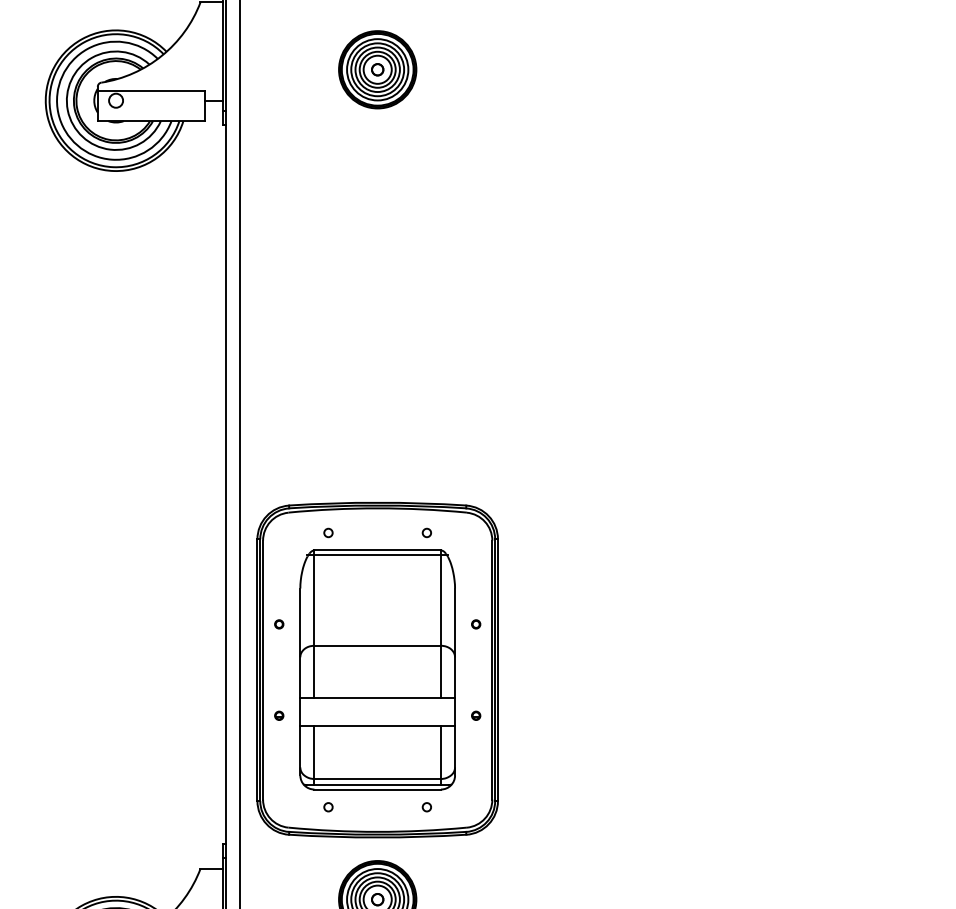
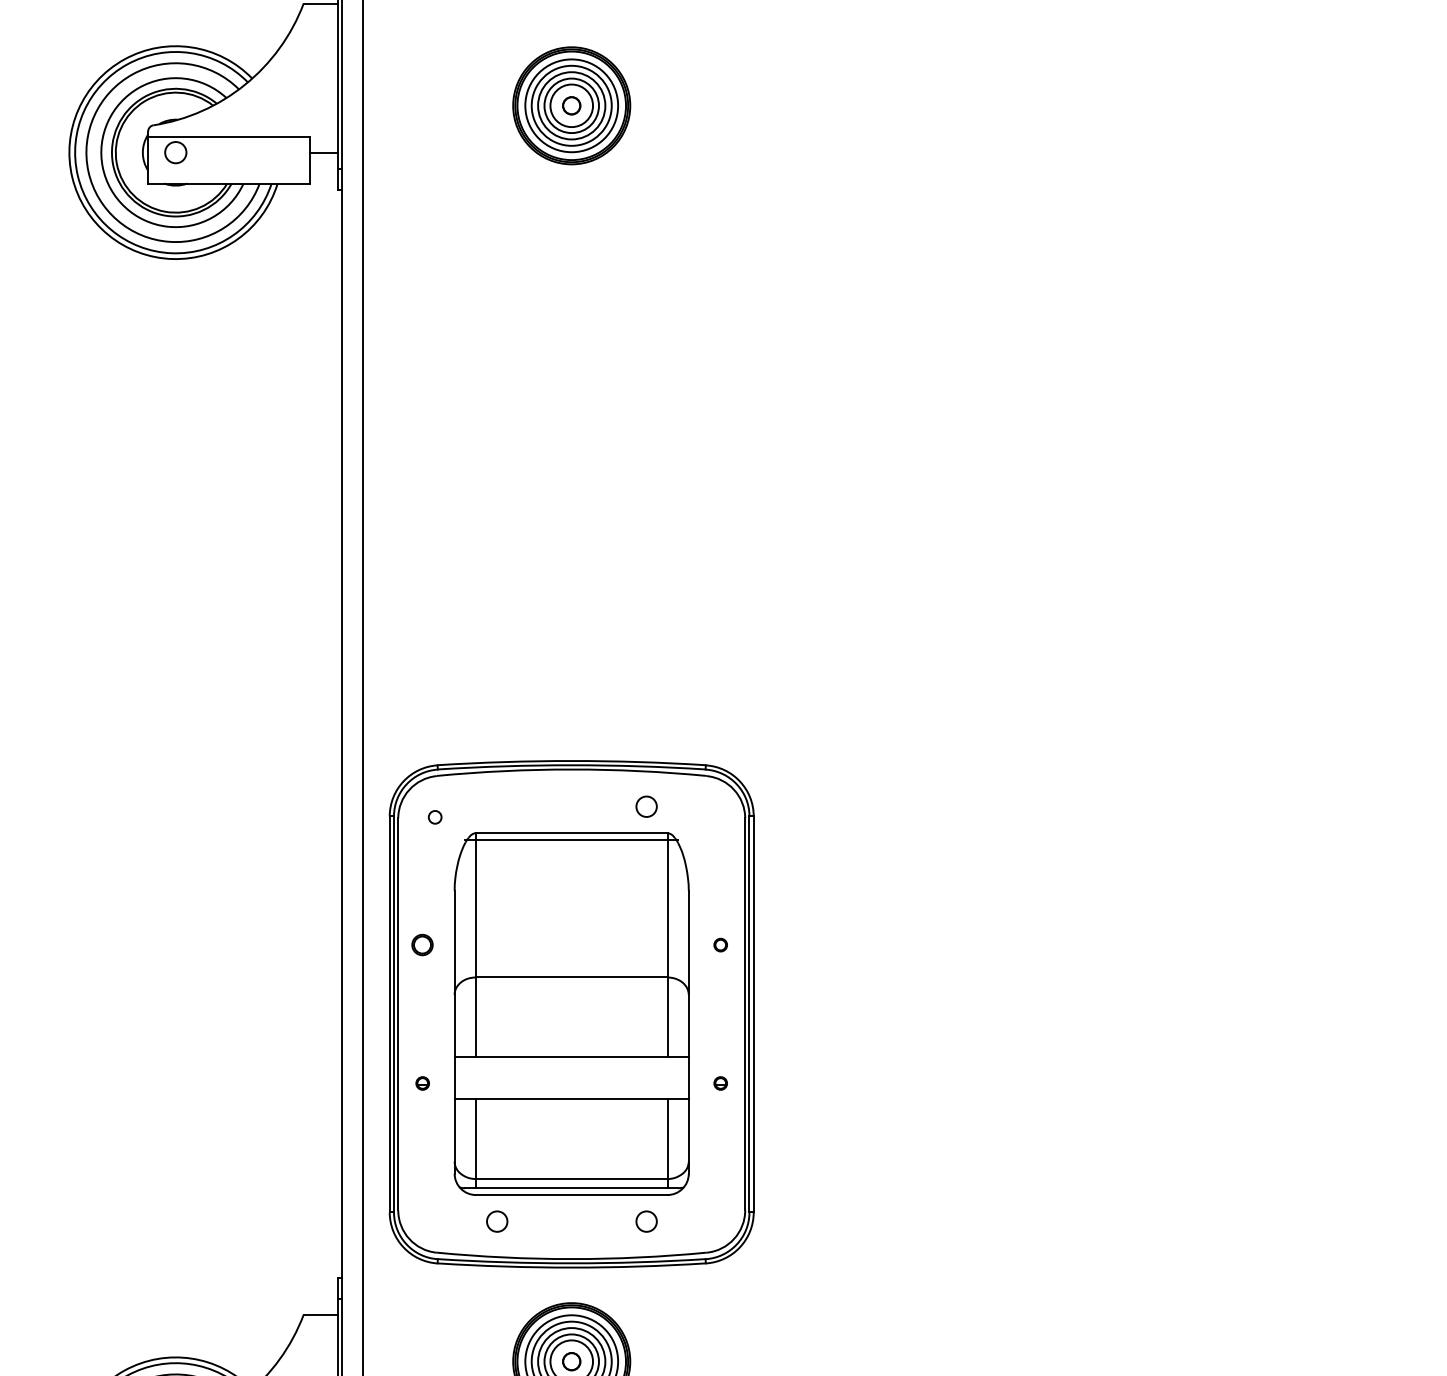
circle: (328, 532) -> (435, 816), moved
circle: (426, 532) -> (645, 806), size x1.6
part: (279, 624) -> (423, 945), size x1.6
circle: (328, 807) -> (497, 1222), size x1.6
circle: (426, 807) -> (645, 1222), size x1.6

